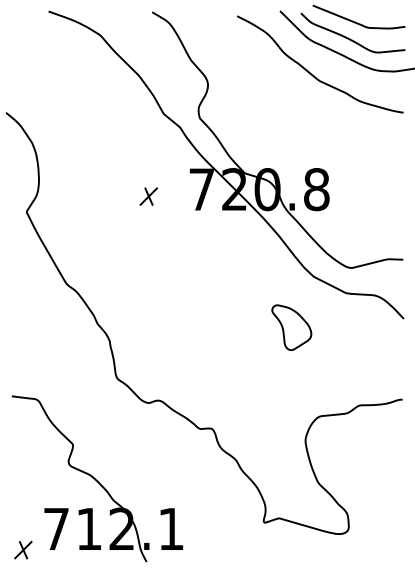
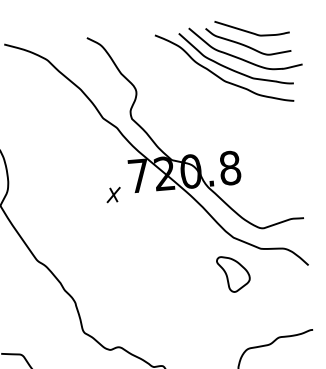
curve: (326, 64) -> (229, 67), added
part: (148, 196) -> (113, 194), moved
part: (291, 327) -> (233, 273), moved

